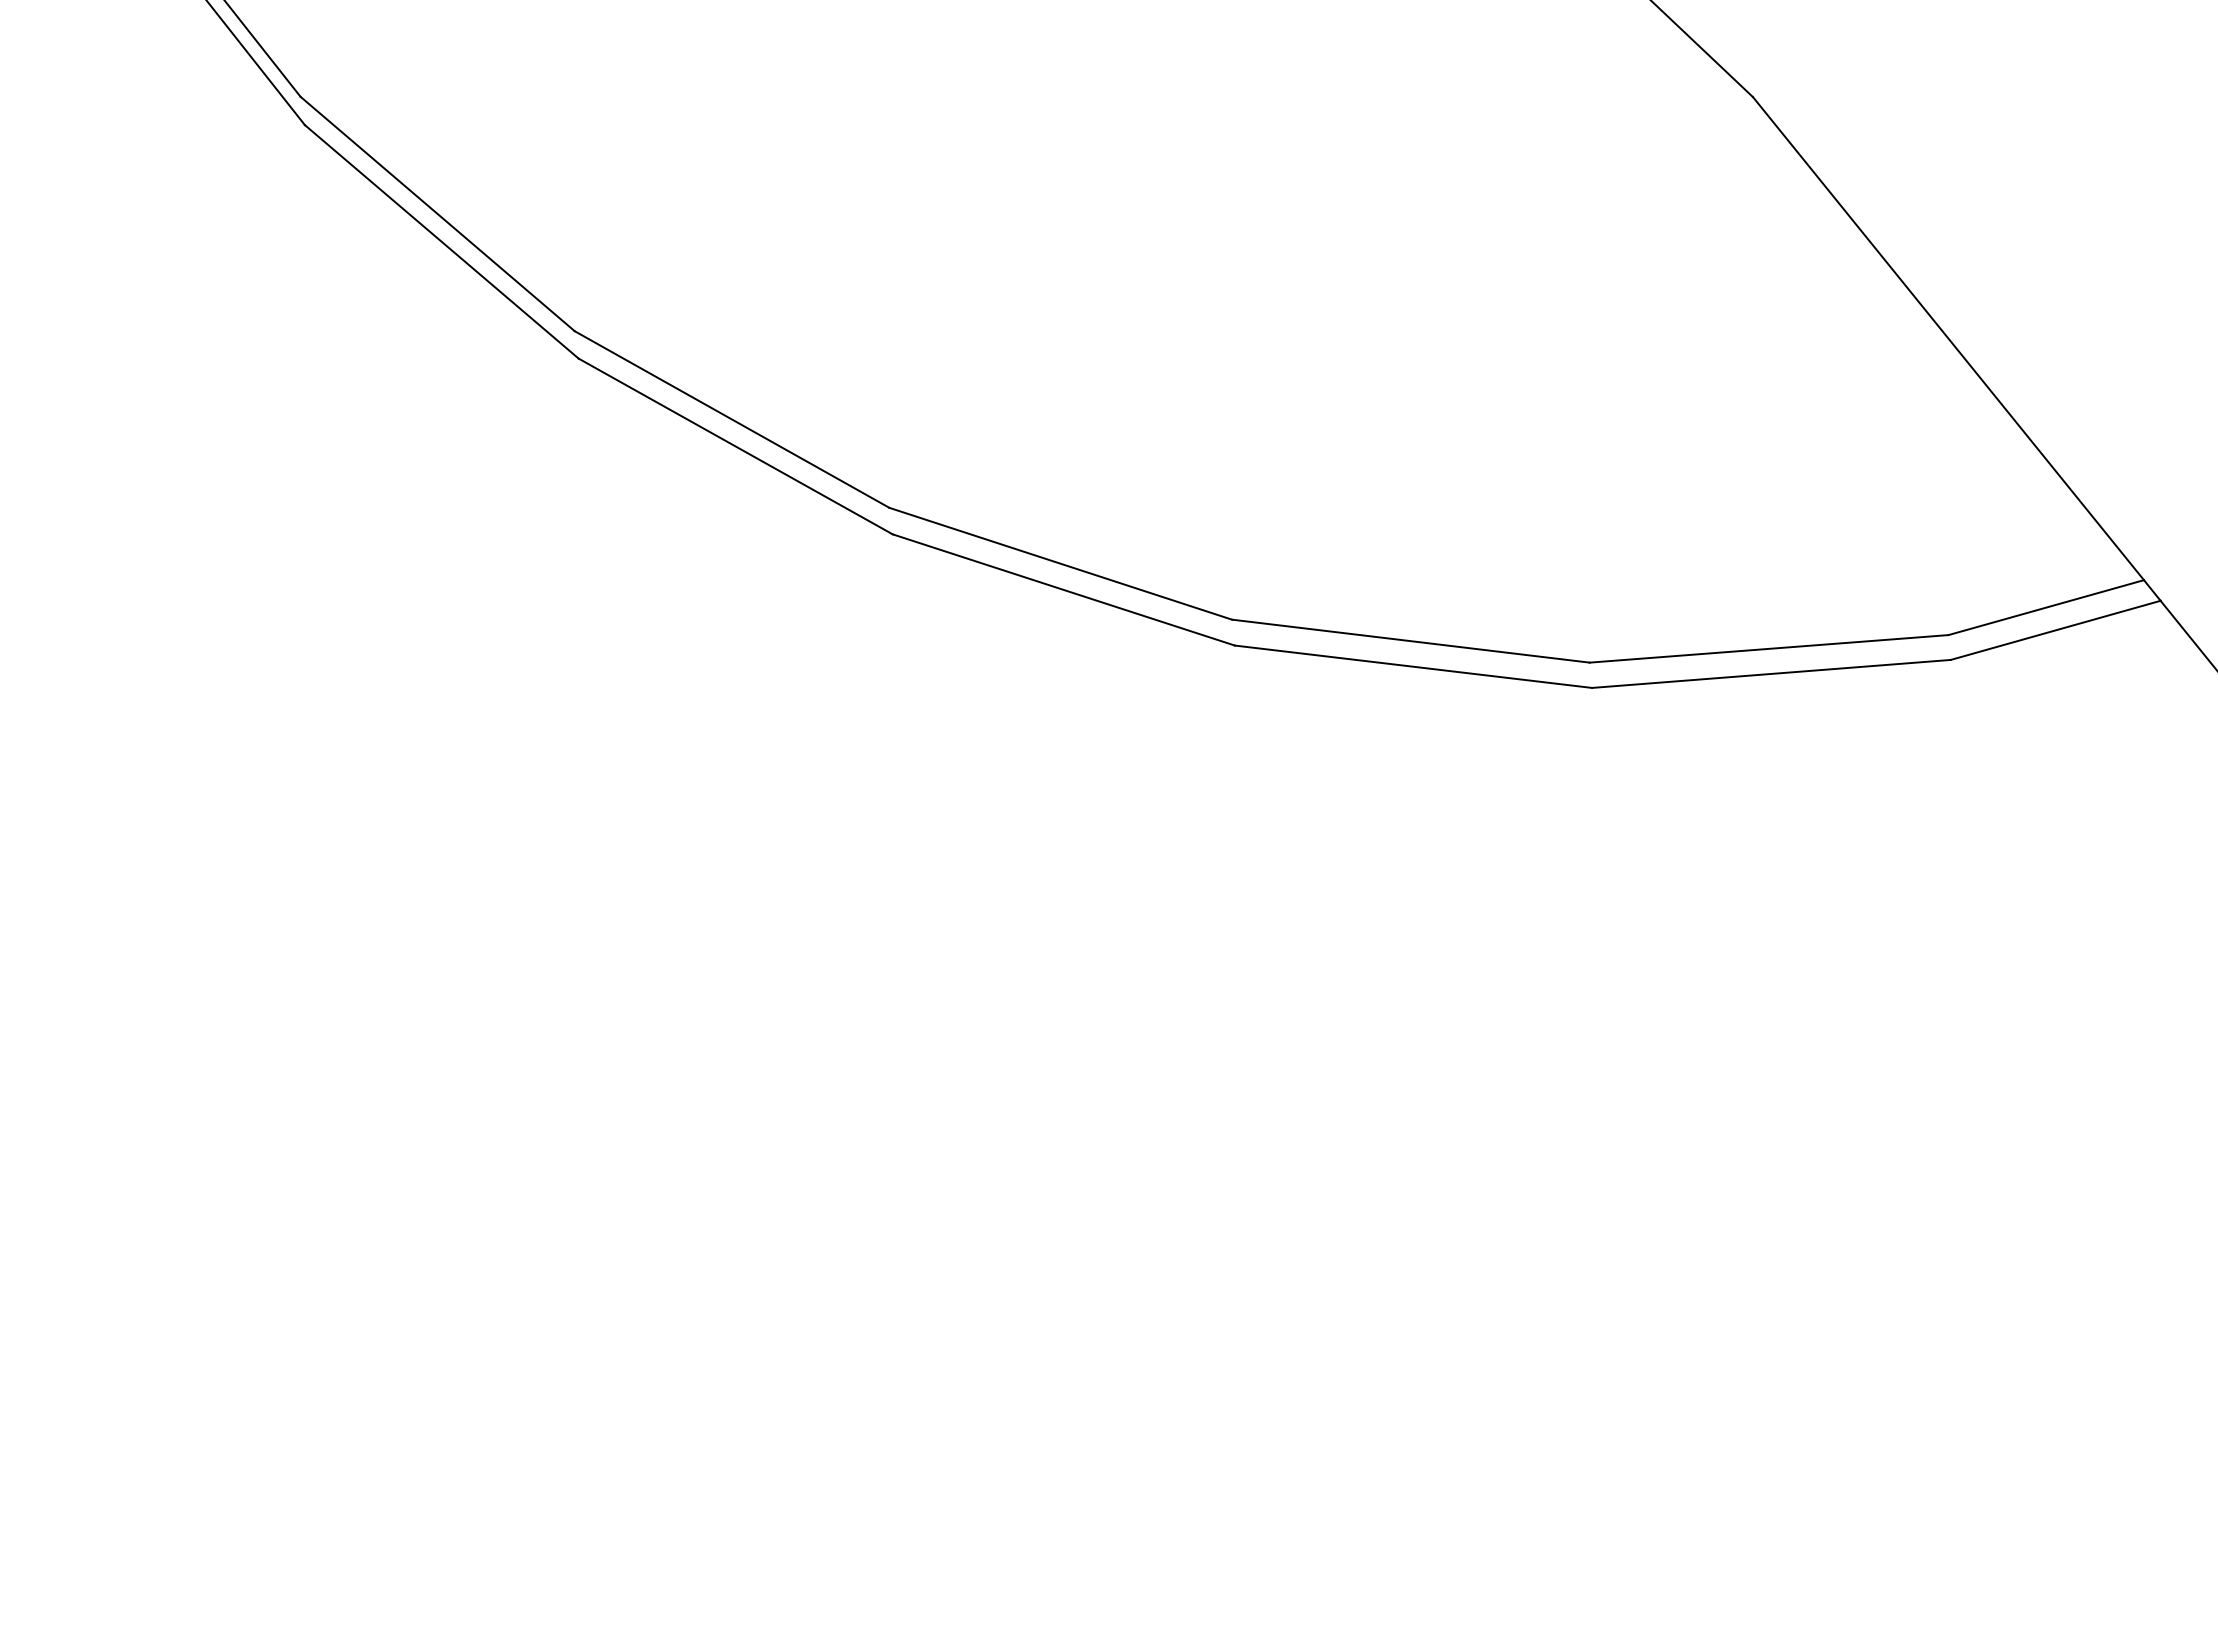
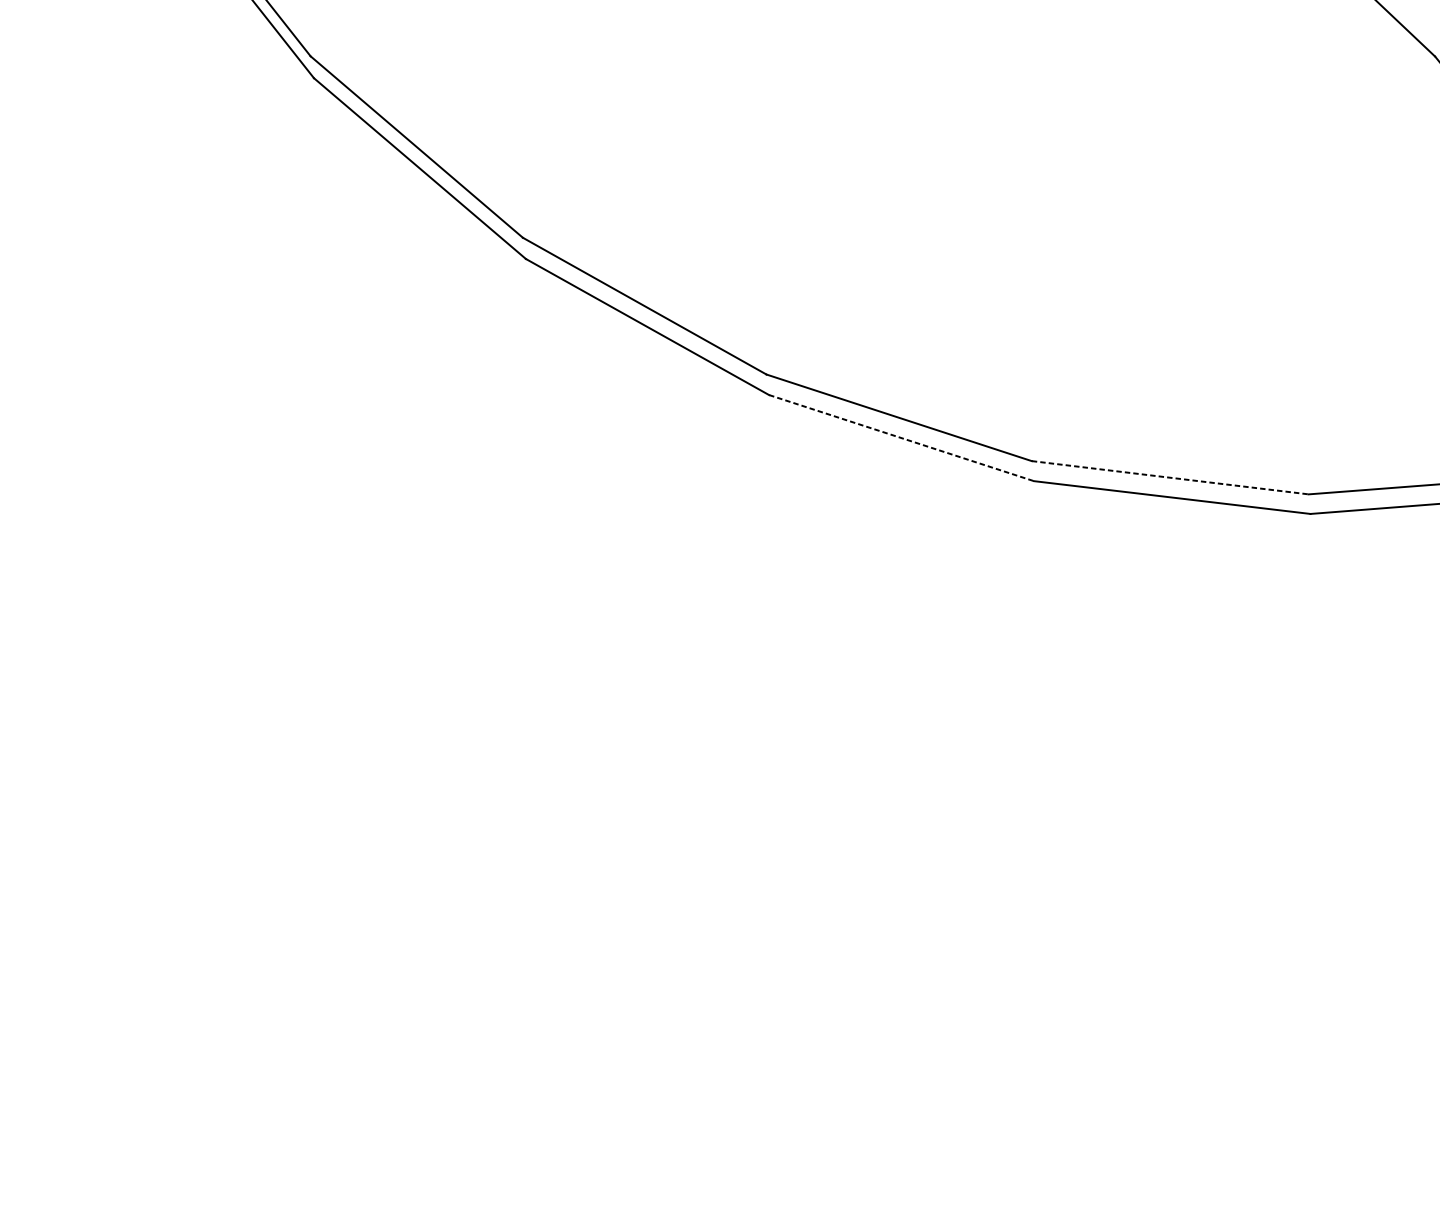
line: (1063, 589) -> (901, 437), solid -> dashed
line: (1411, 641) -> (1170, 478), solid -> dashed

